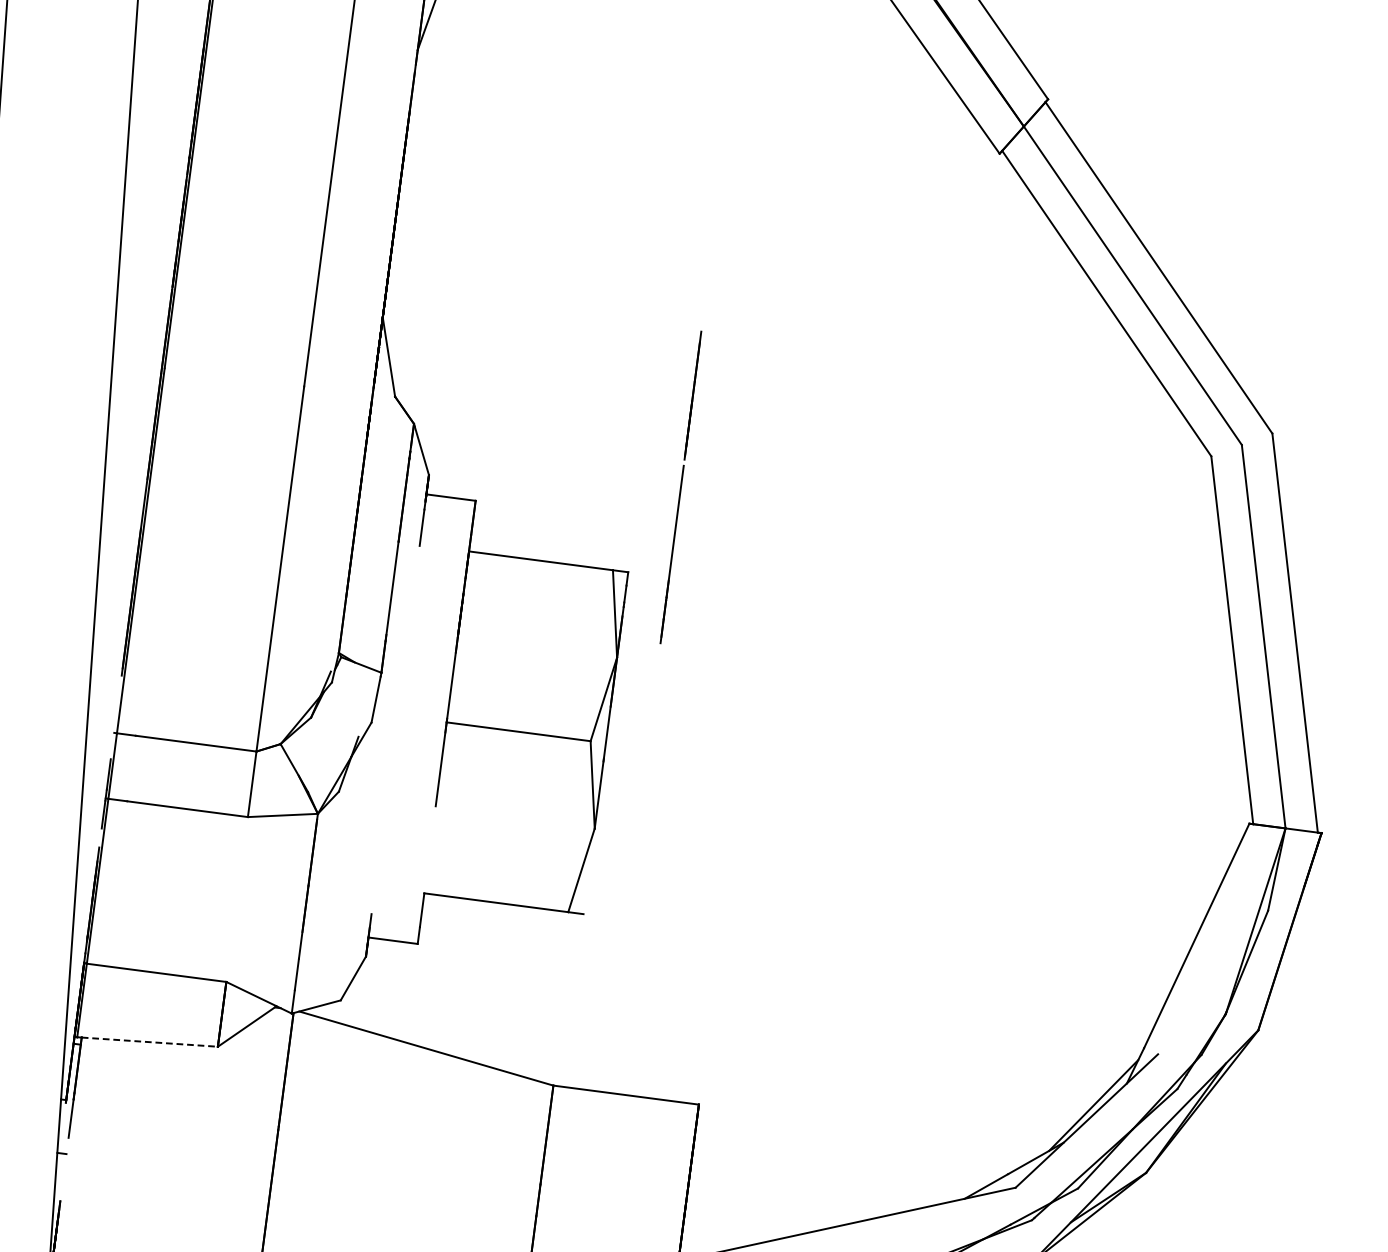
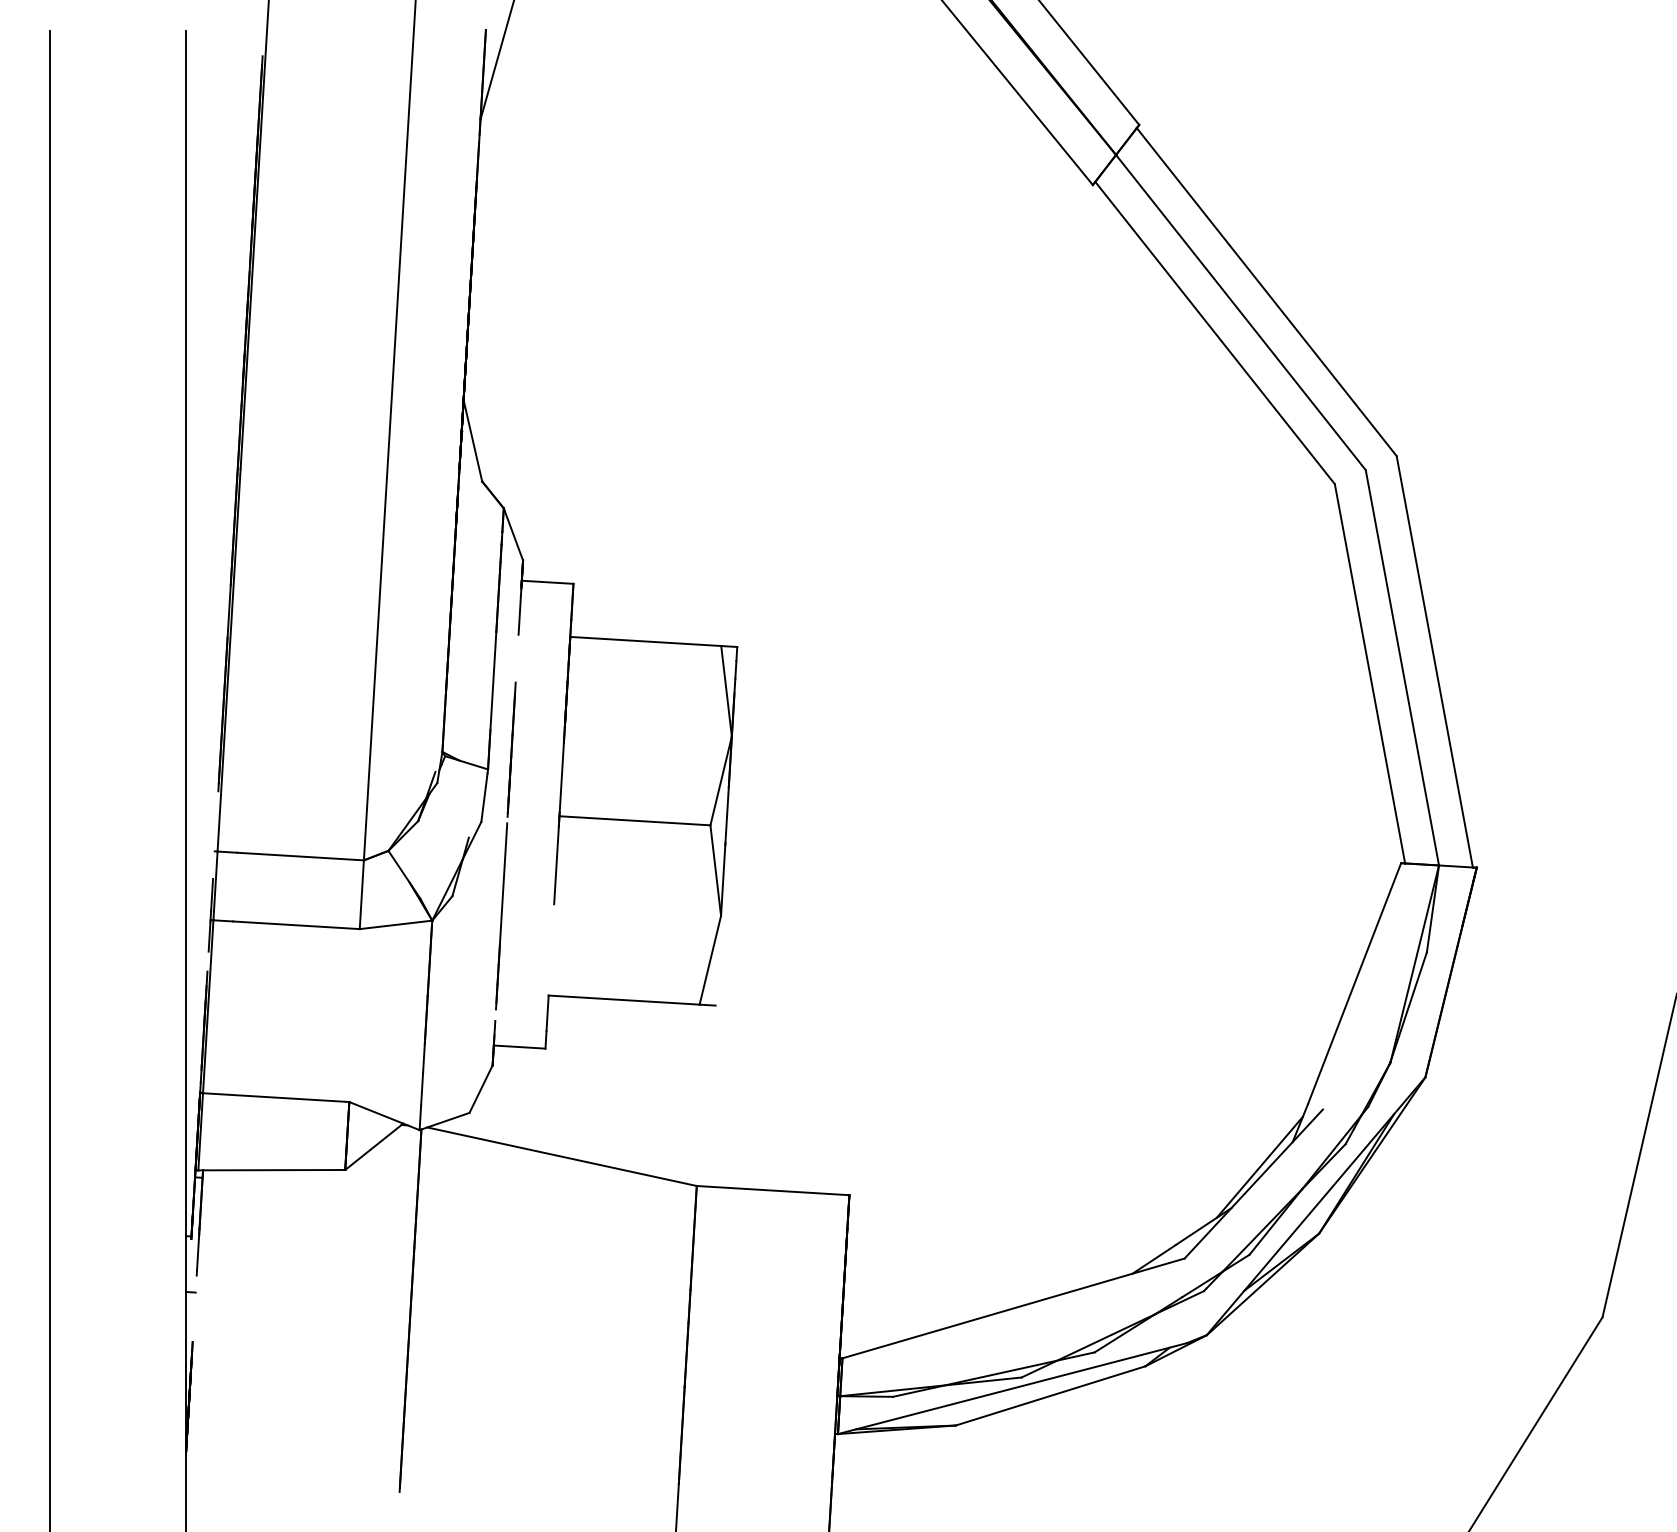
line: (680, 486) -> (505, 845), moved
line: (150, 1042) -> (274, 1170), dashed -> solid

